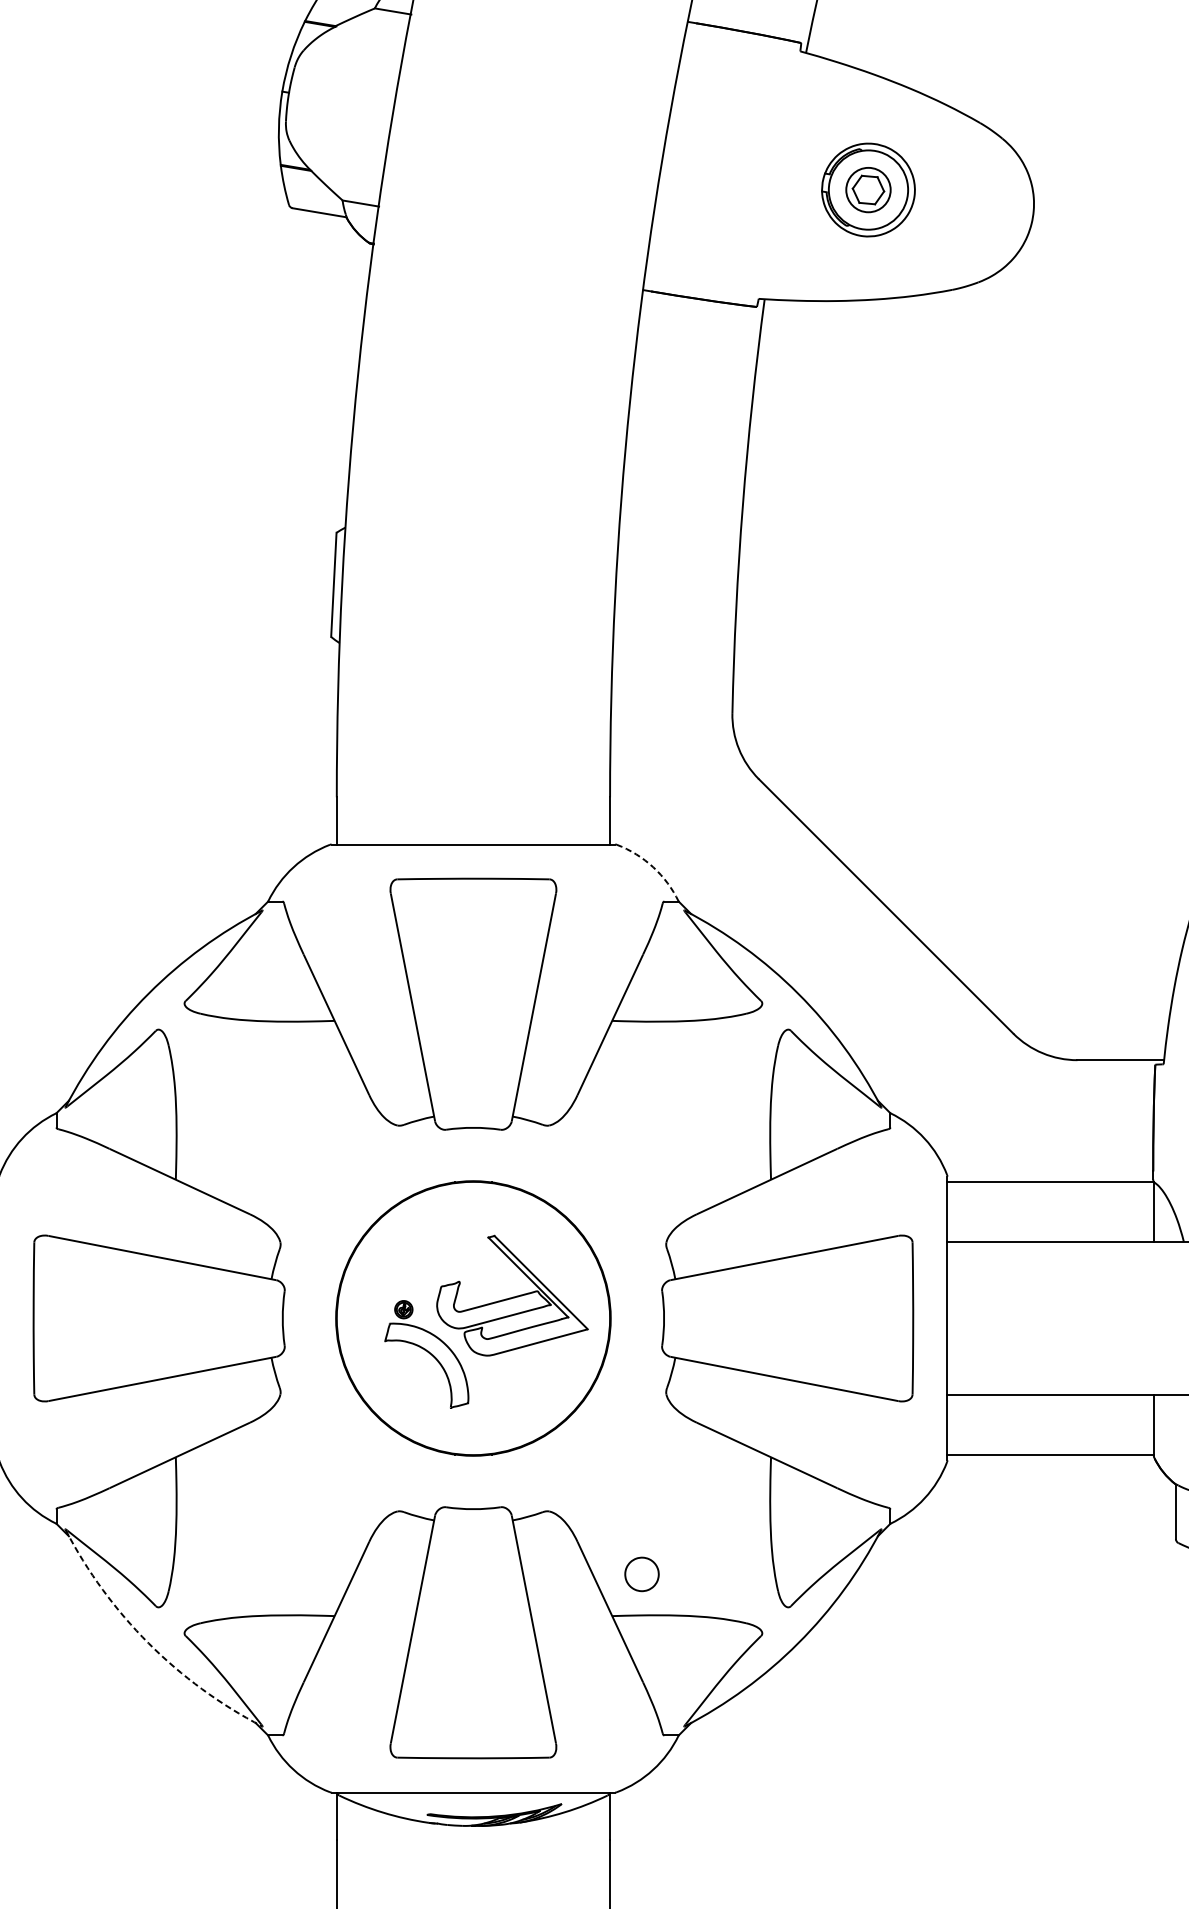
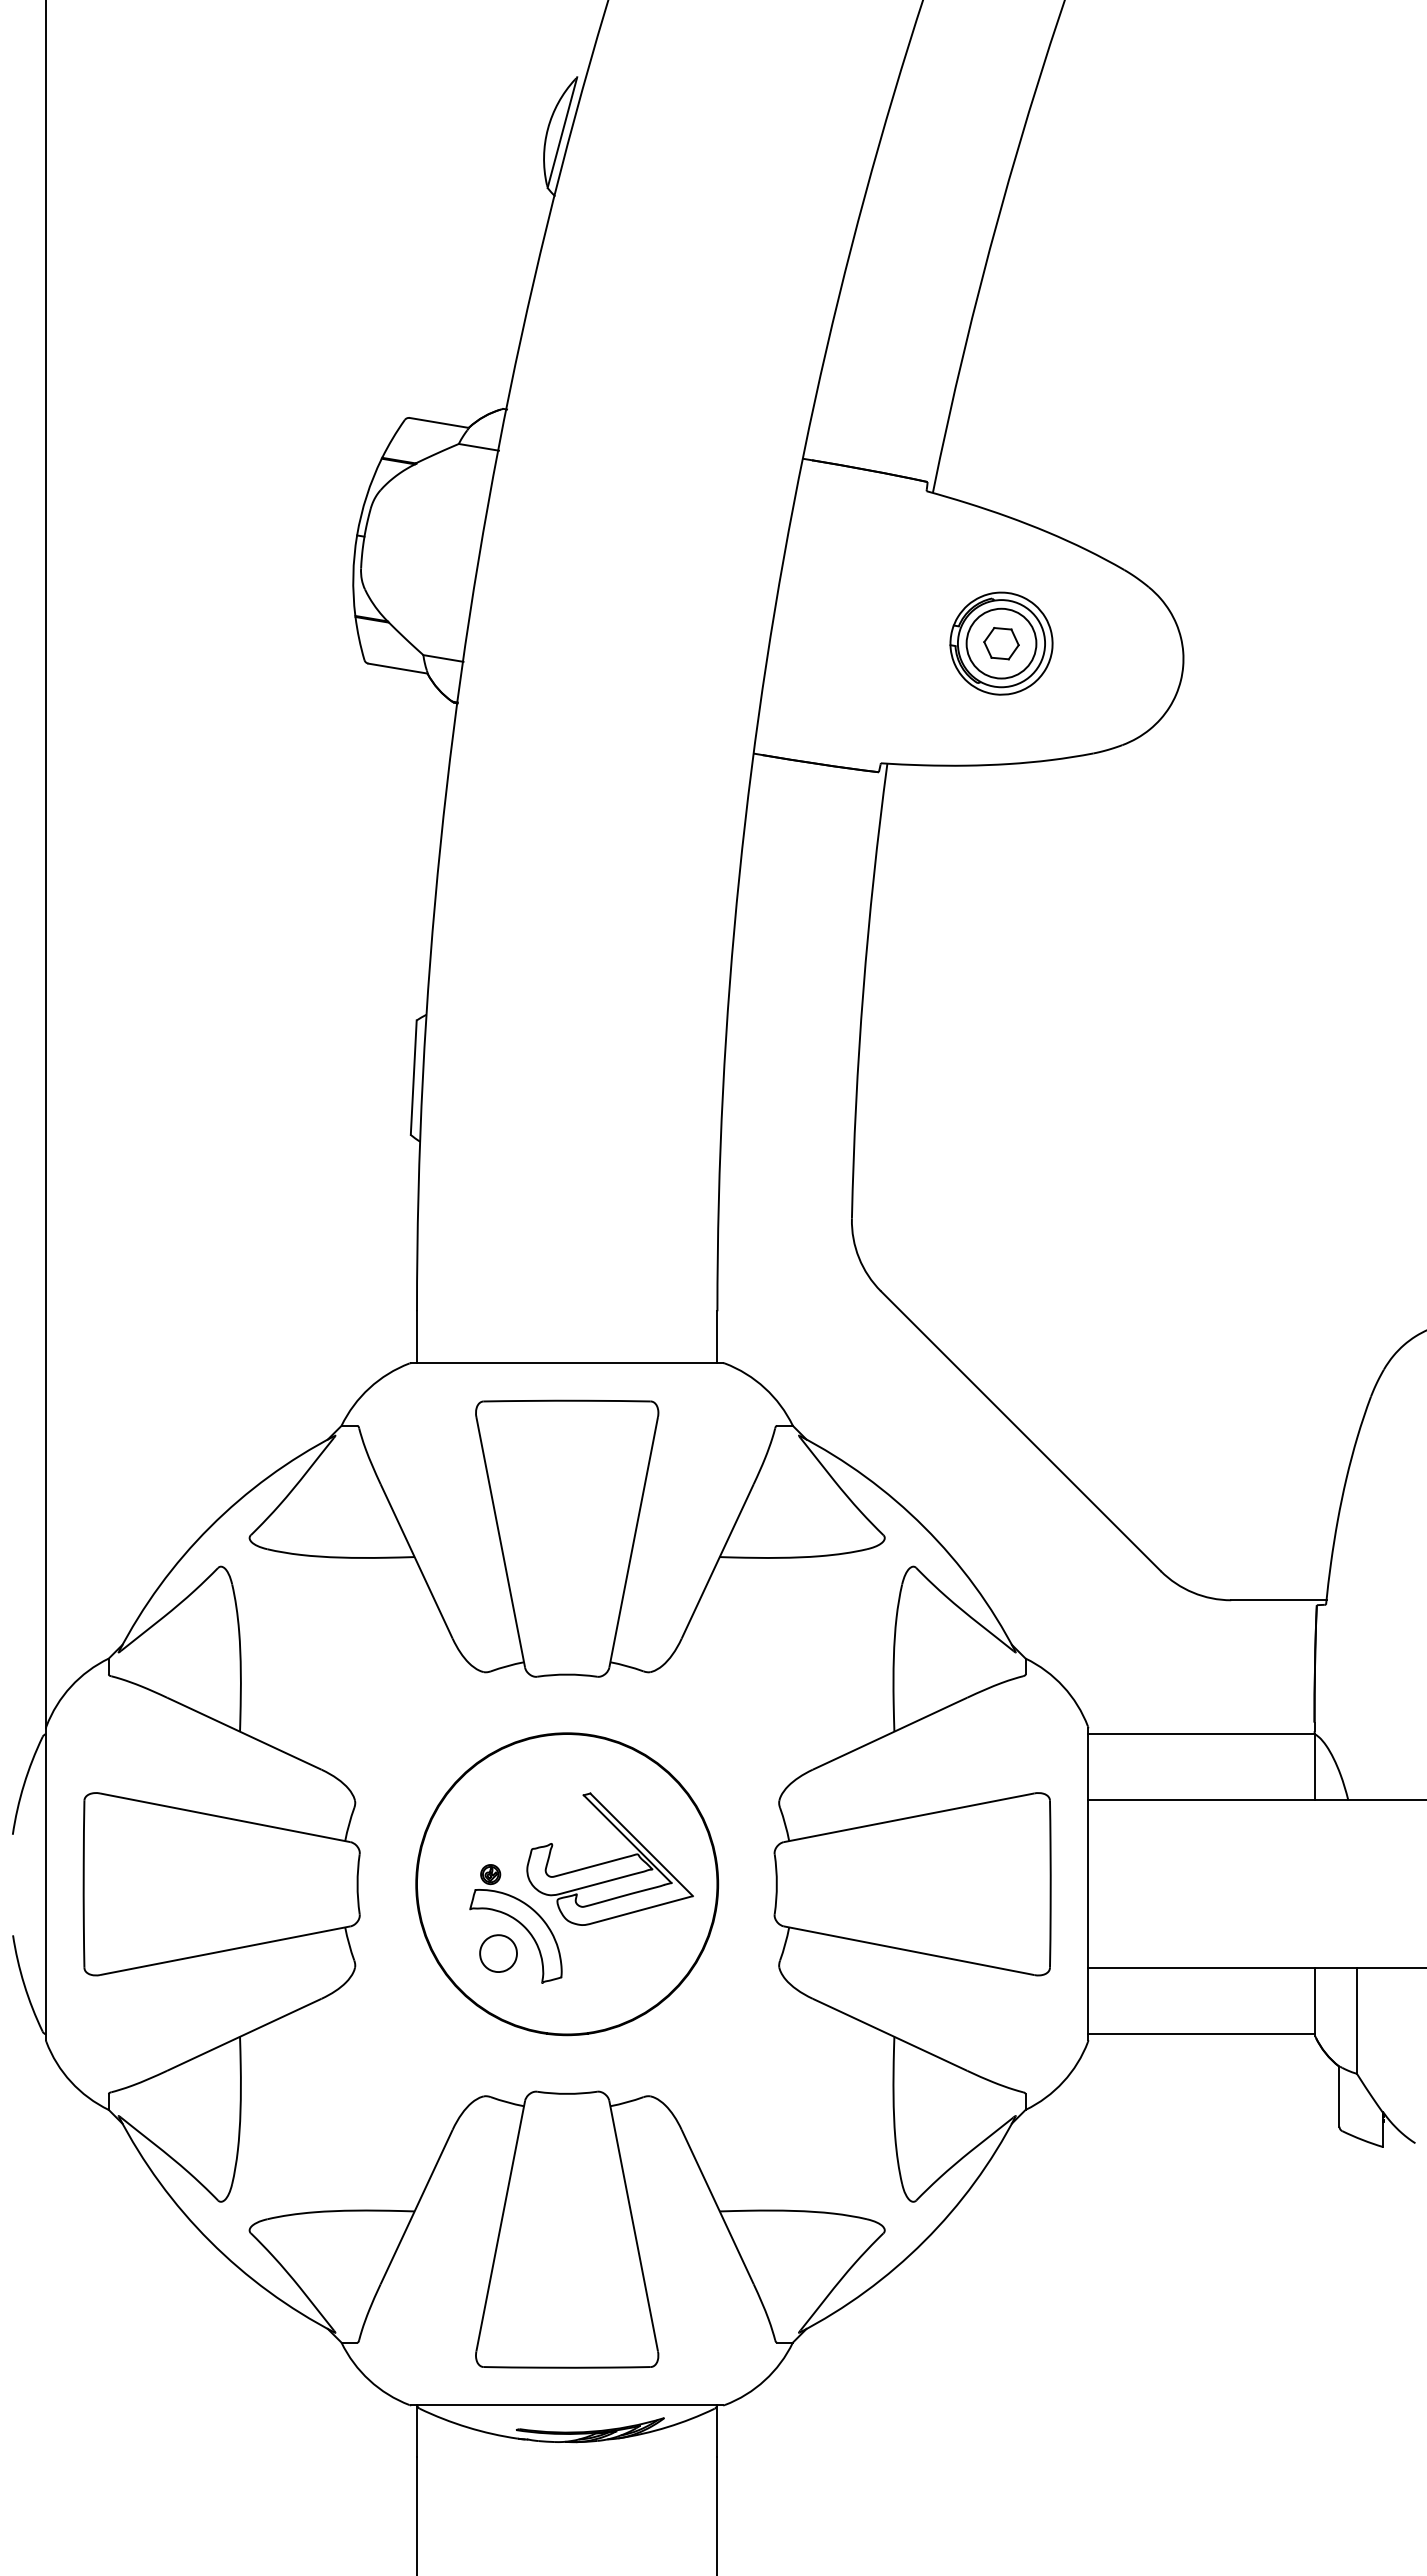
circle: (868, 189) -> (1001, 643), size x1.43
arc: (652, 867) -> (764, 1388), dashed -> solid
part: (641, 1574) -> (498, 1953), moved
arc: (148, 1643) -> (210, 2241), dashed -> solid

